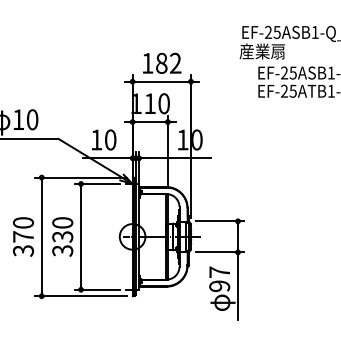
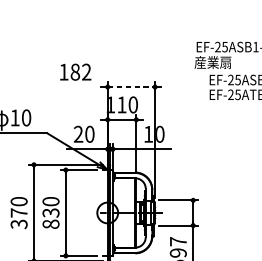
text: (162, 62) -> (75, 71), moved
line: (162, 81) -> (131, 86), solid -> dashed
text: (96, 139) -> (78, 133), 10 -> 20
text: (62, 250) -> (50, 224), 330 -> 830

